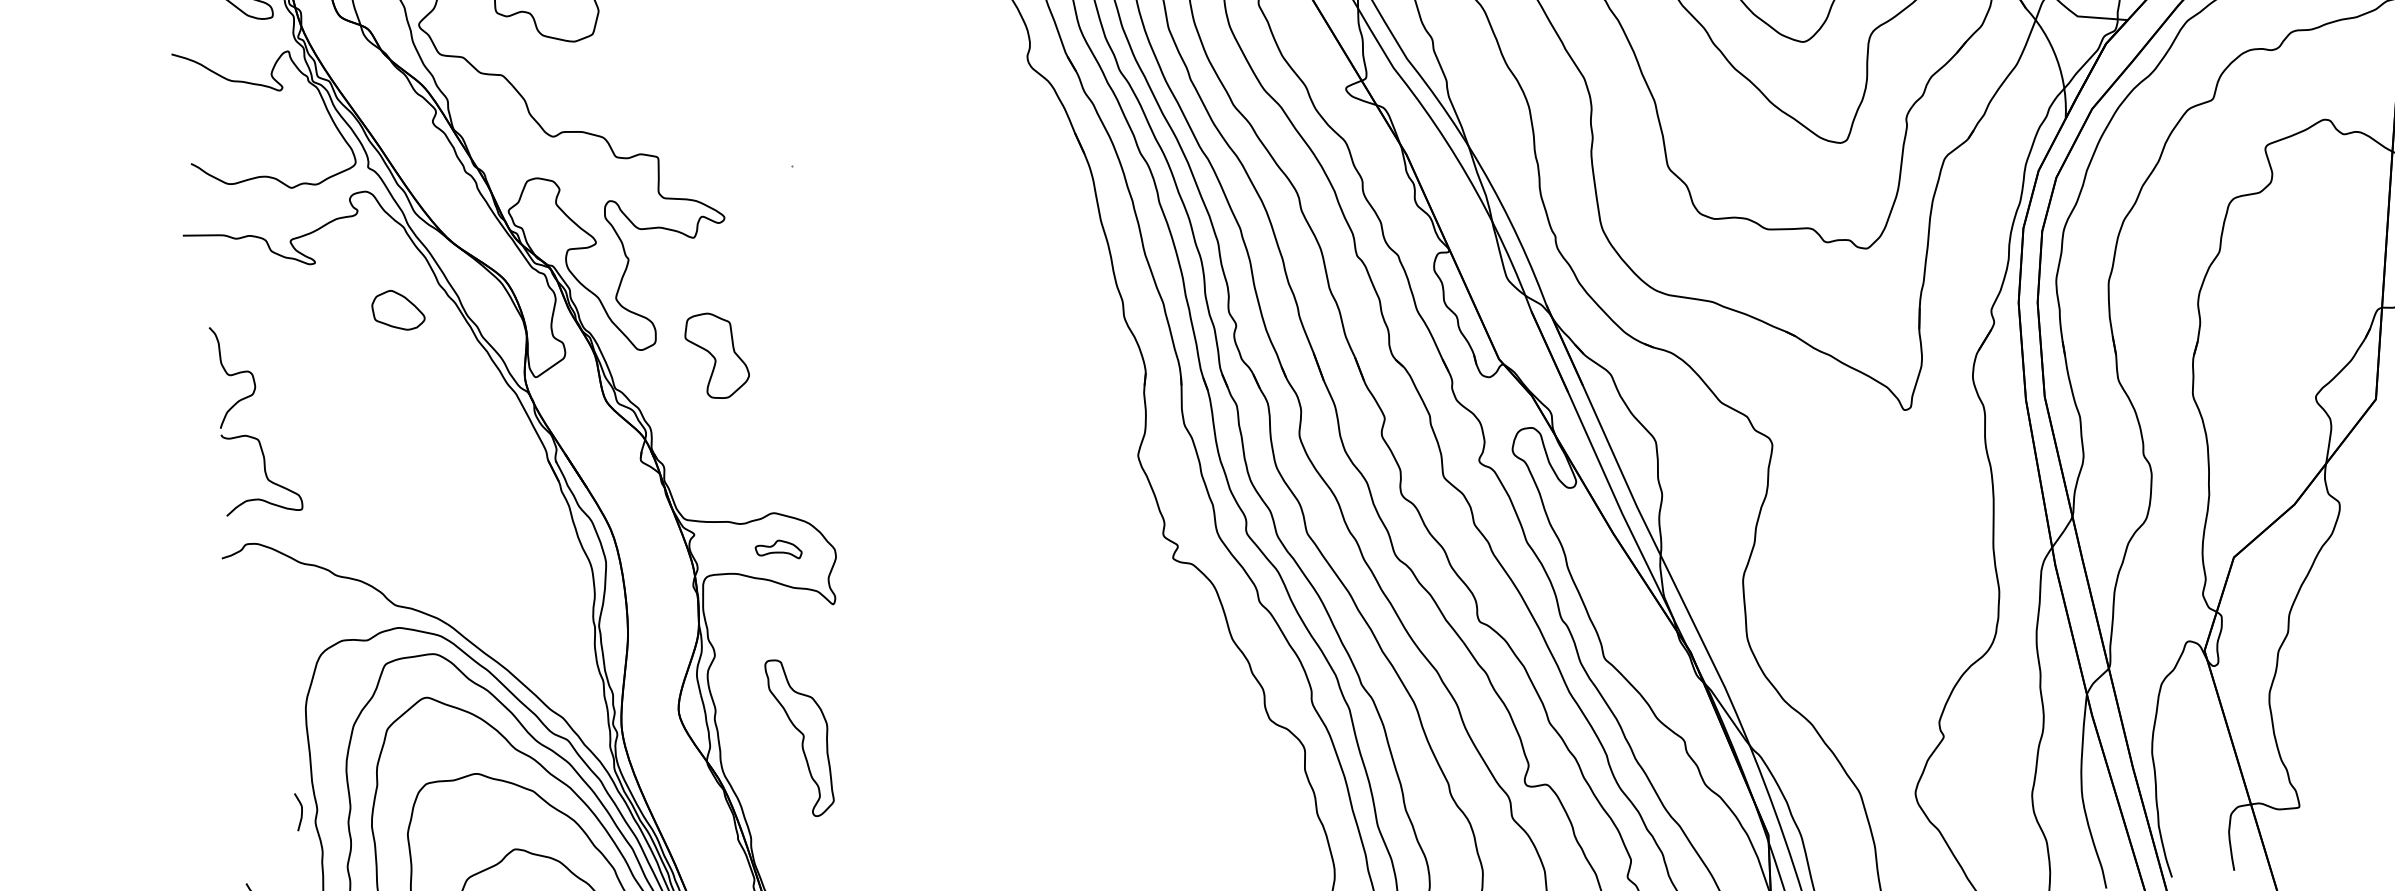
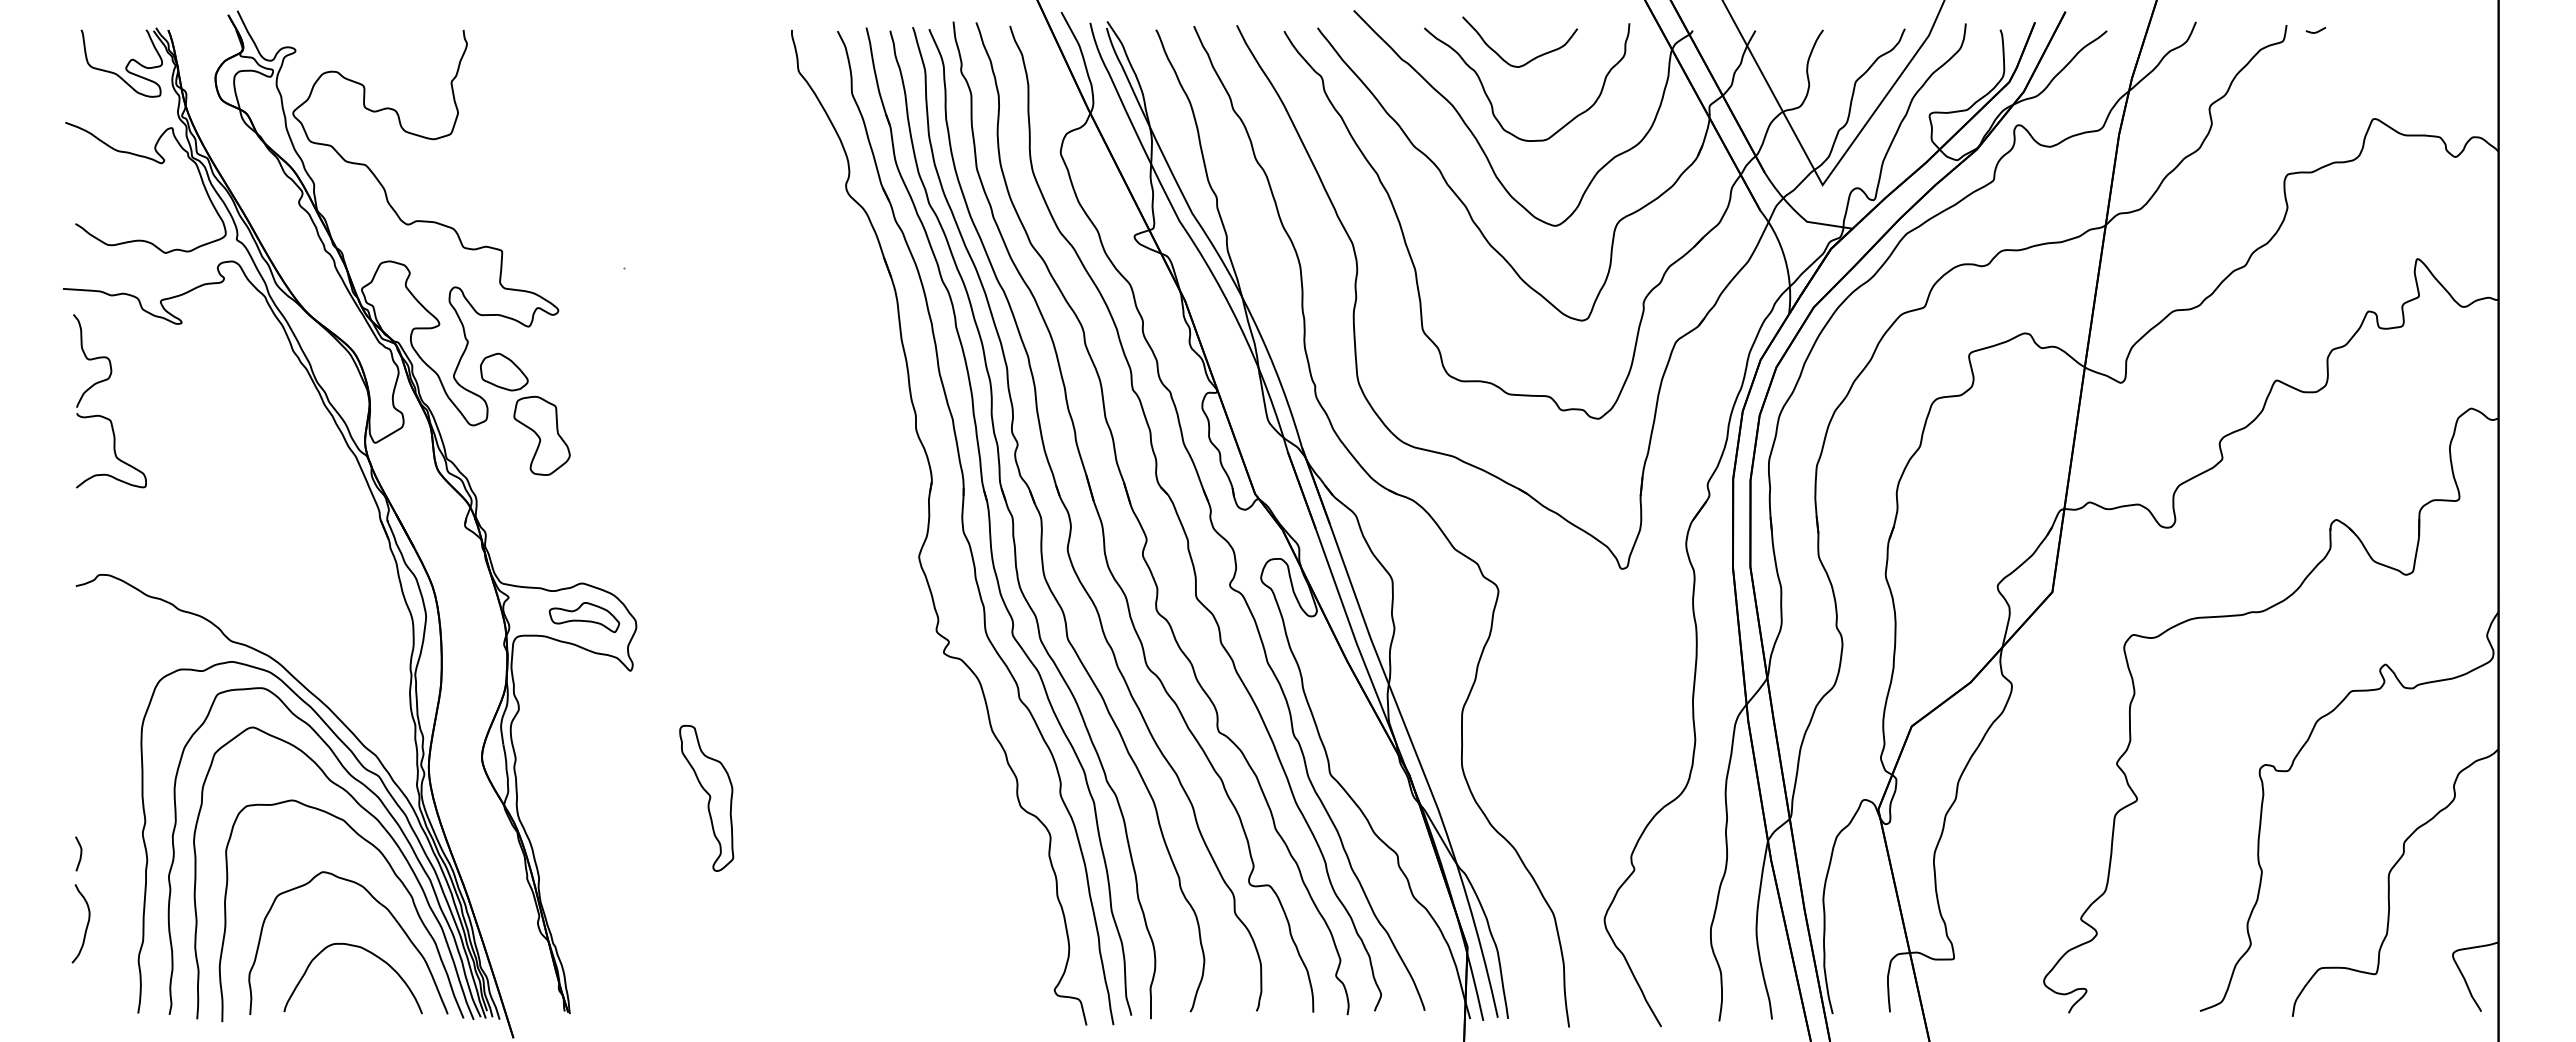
part: (398, 309) -> (504, 371), moved
part: (249, 435) -> (102, 415), moved
part: (778, 550) -> (584, 617), size x1.67
part: (799, 736) -> (706, 797), moved
curve: (301, 811) -> (80, 853), moved

